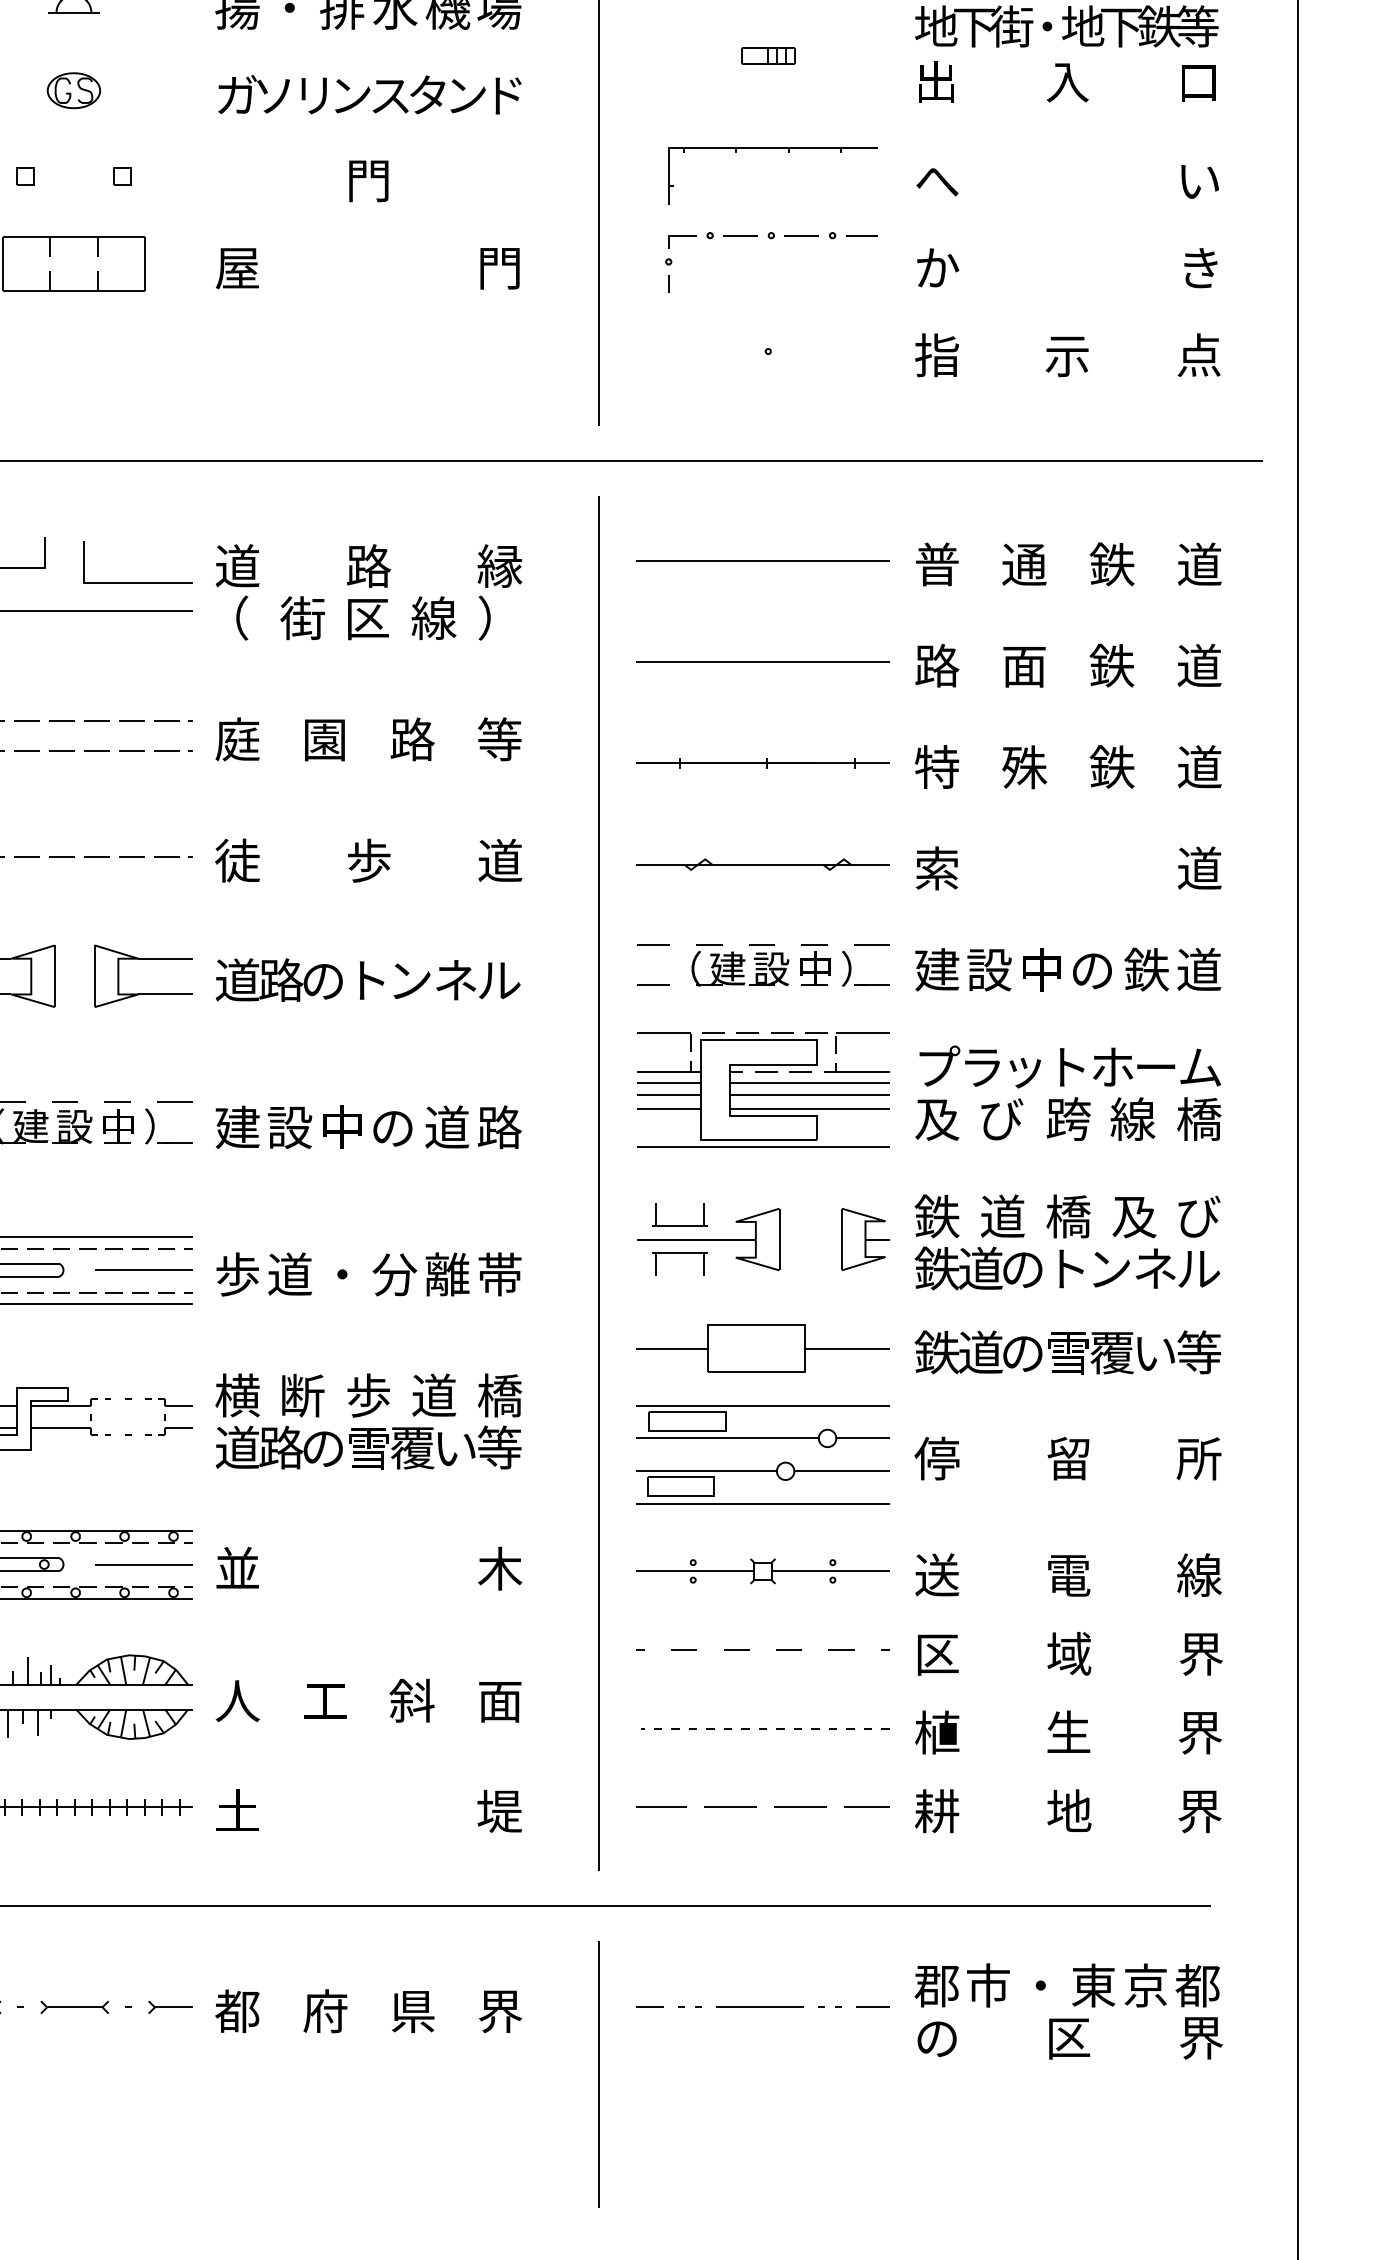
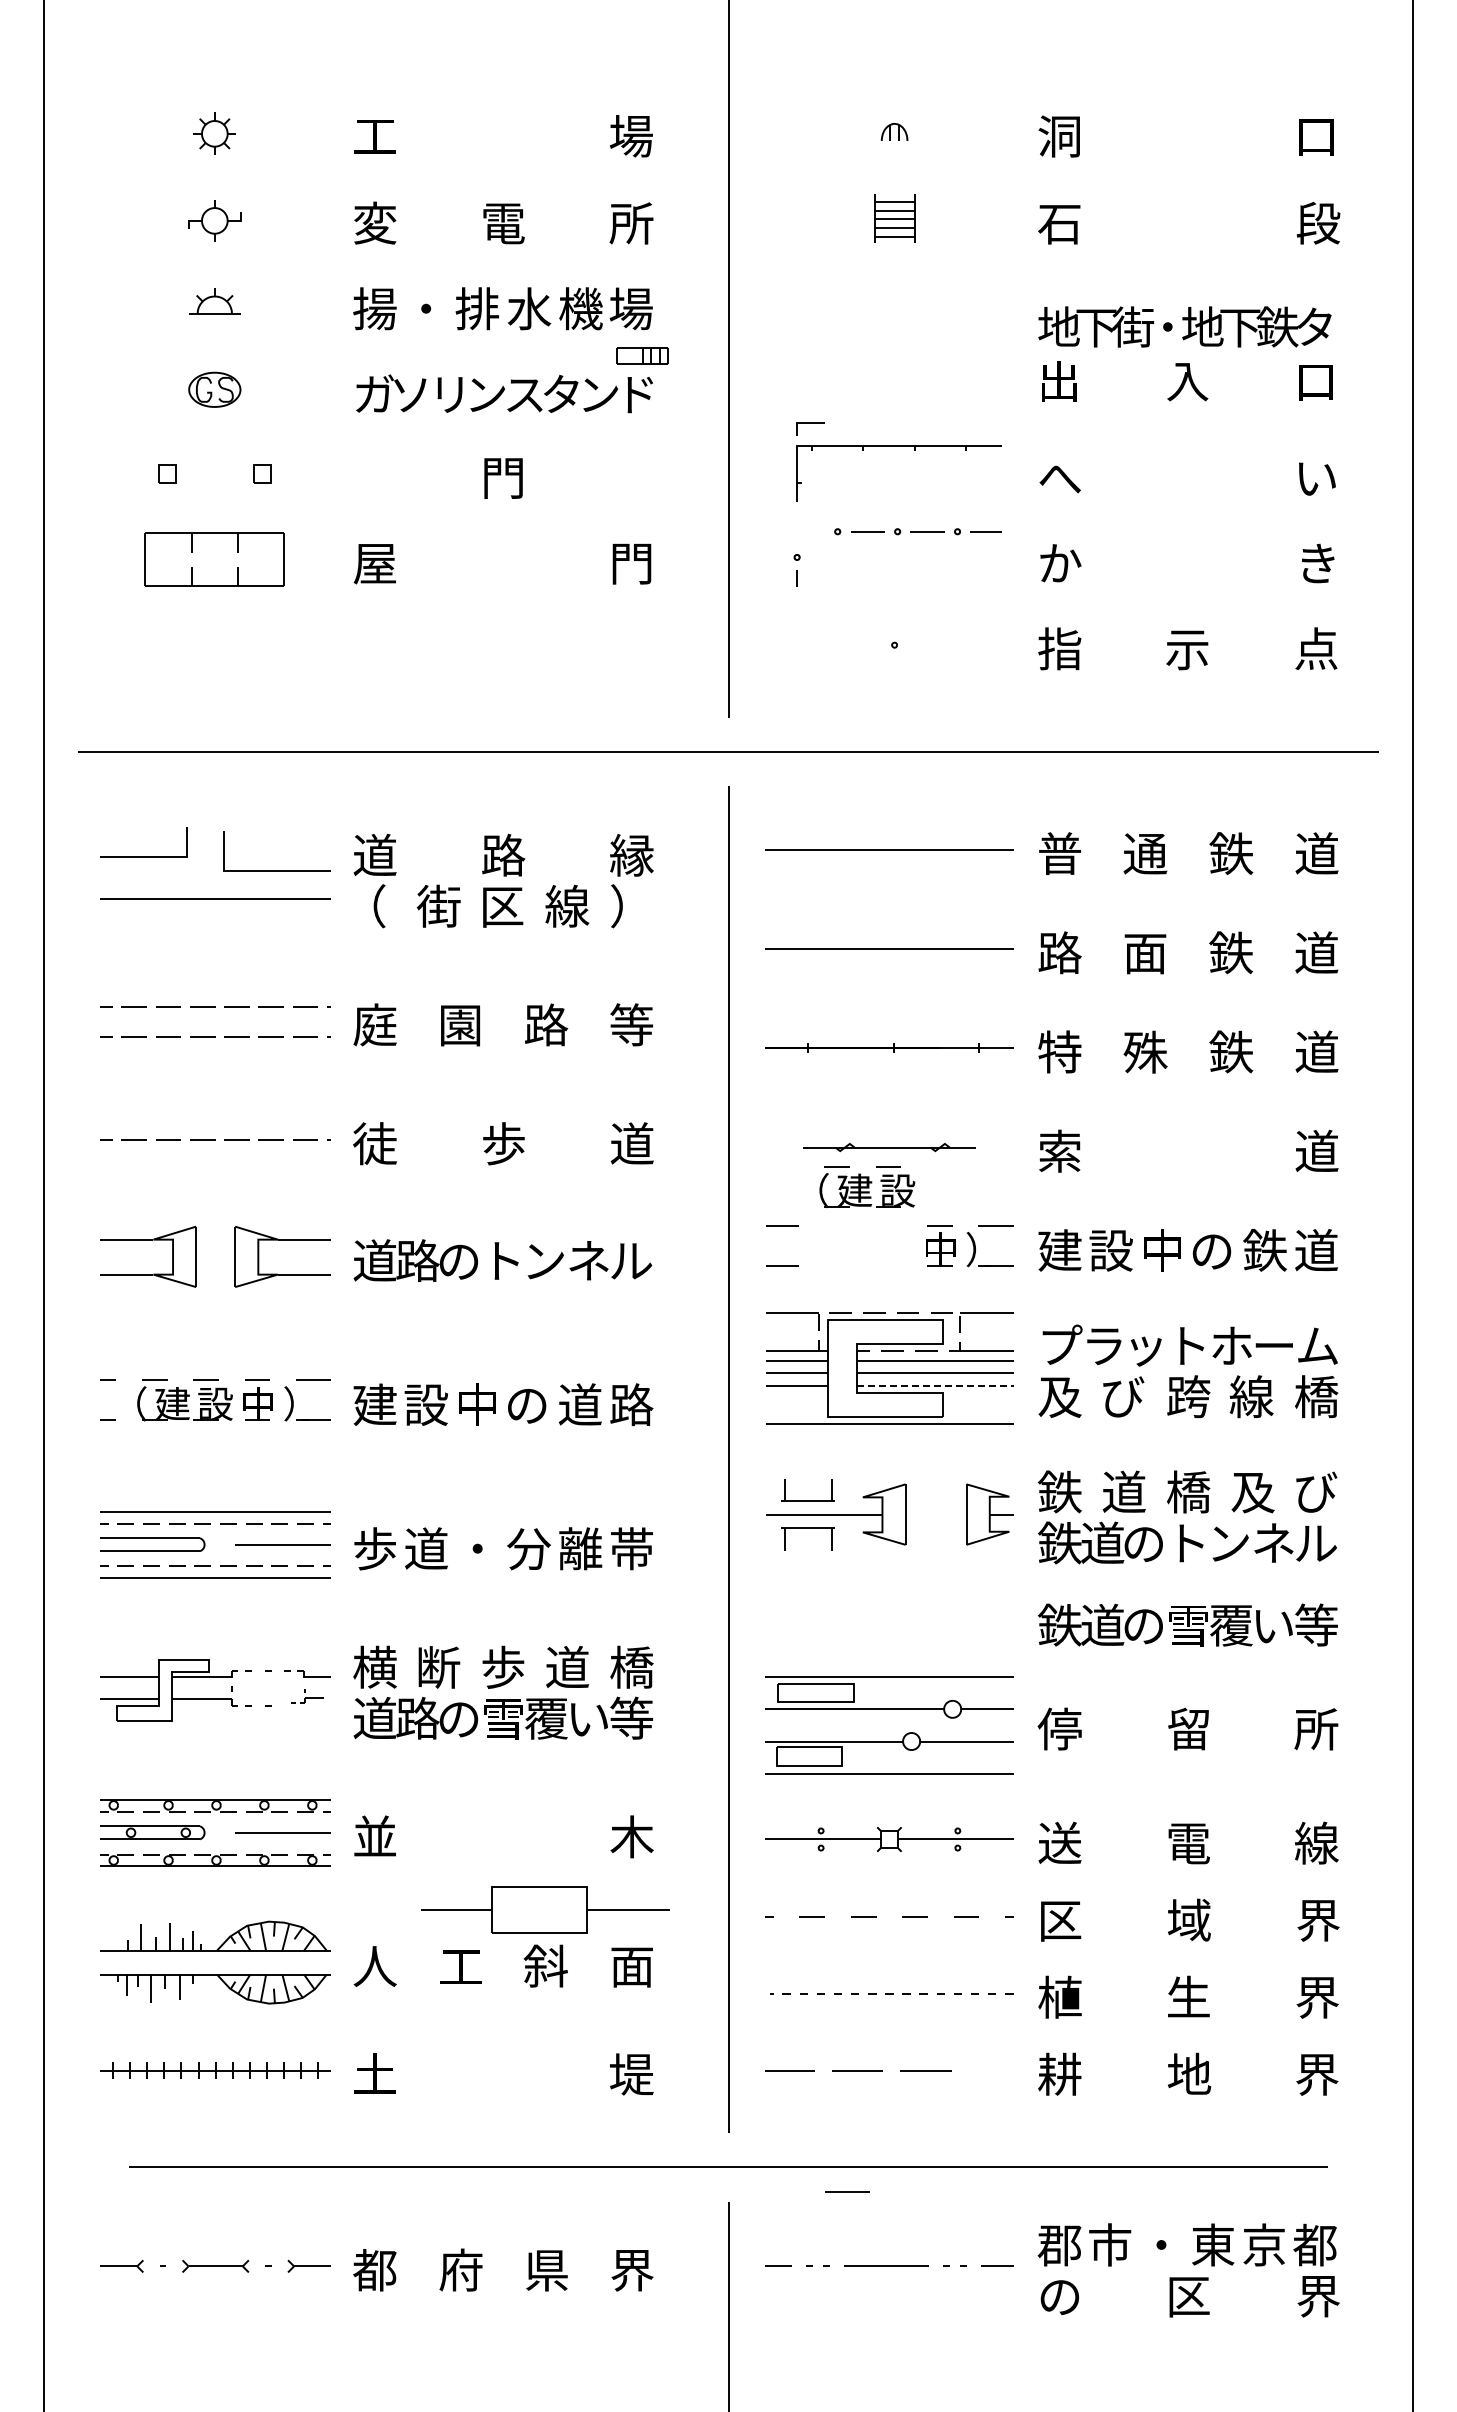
text: (1198, 26) -> (1315, 326), 等 -> タ
part: (768, 55) -> (642, 355), moved
line: (682, 236) -> (810, 423), moved
part: (763, 864) -> (889, 1147), size x0.7
part: (740, 964) -> (867, 1186), moved
line: (810, 1108) -> (935, 1386), solid -> dashed
part: (763, 1347) -> (545, 1909), moved
part: (168, 1425) -> (307, 1696), size x0.7
line: (867, 1807) -> (847, 2191), moved

